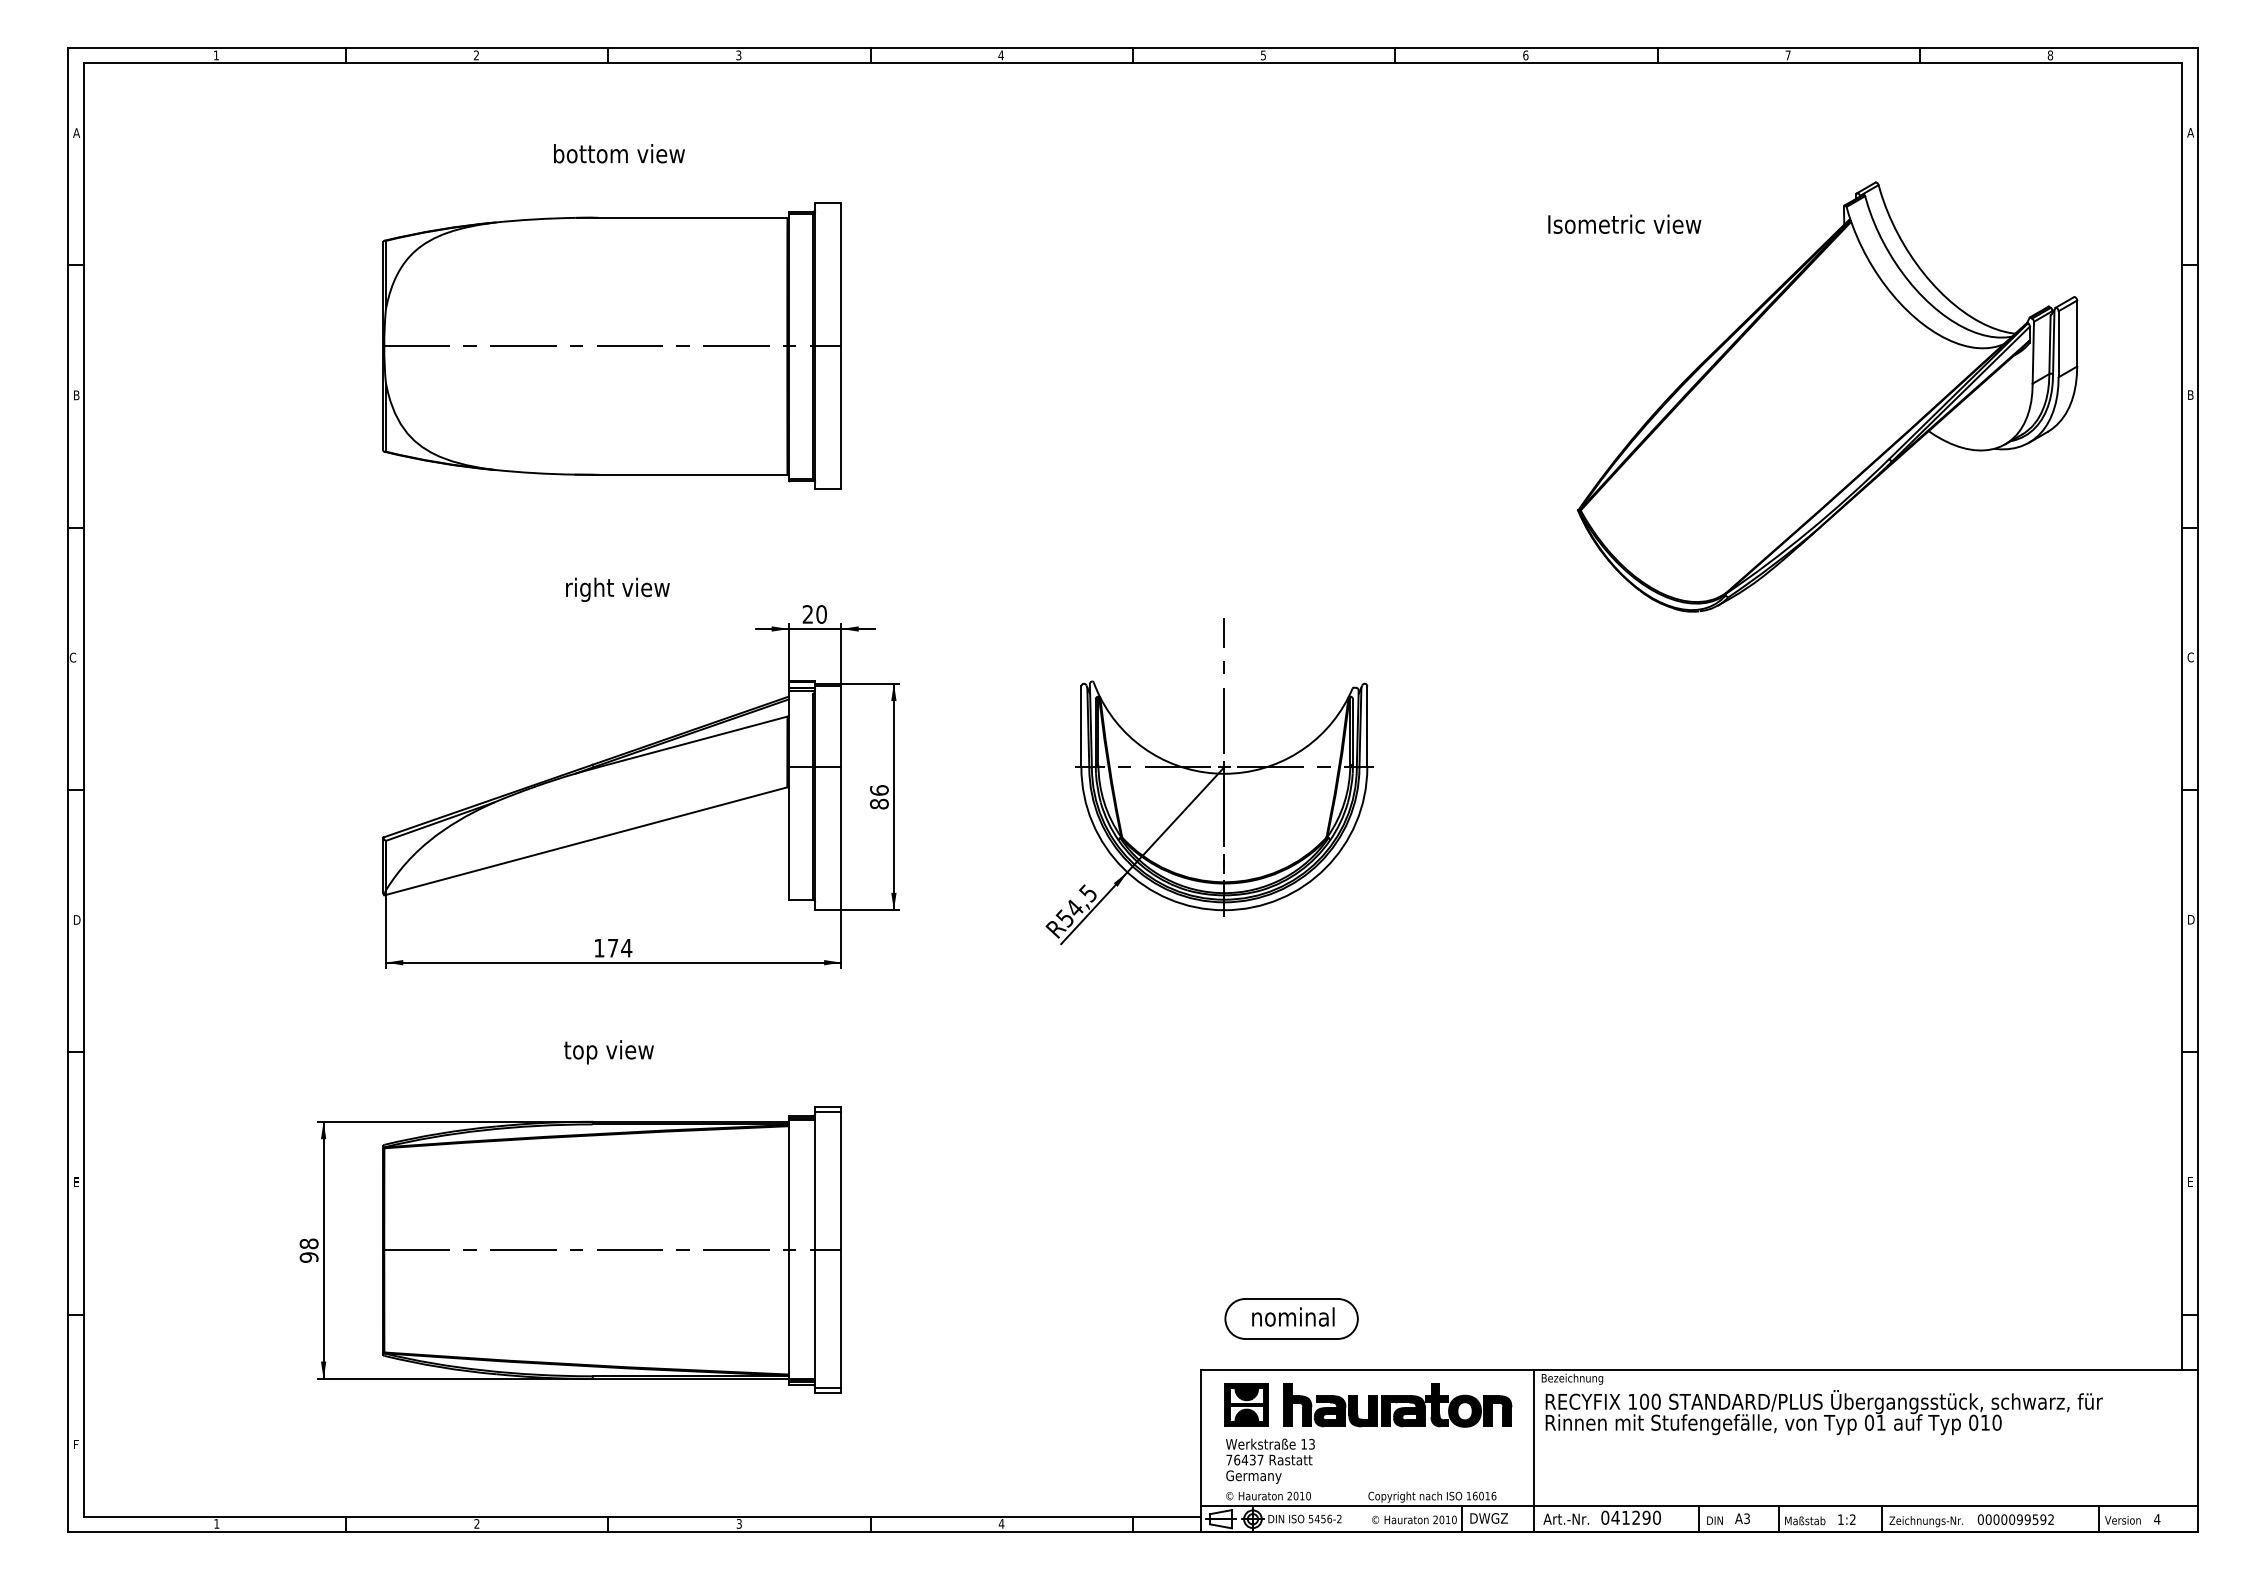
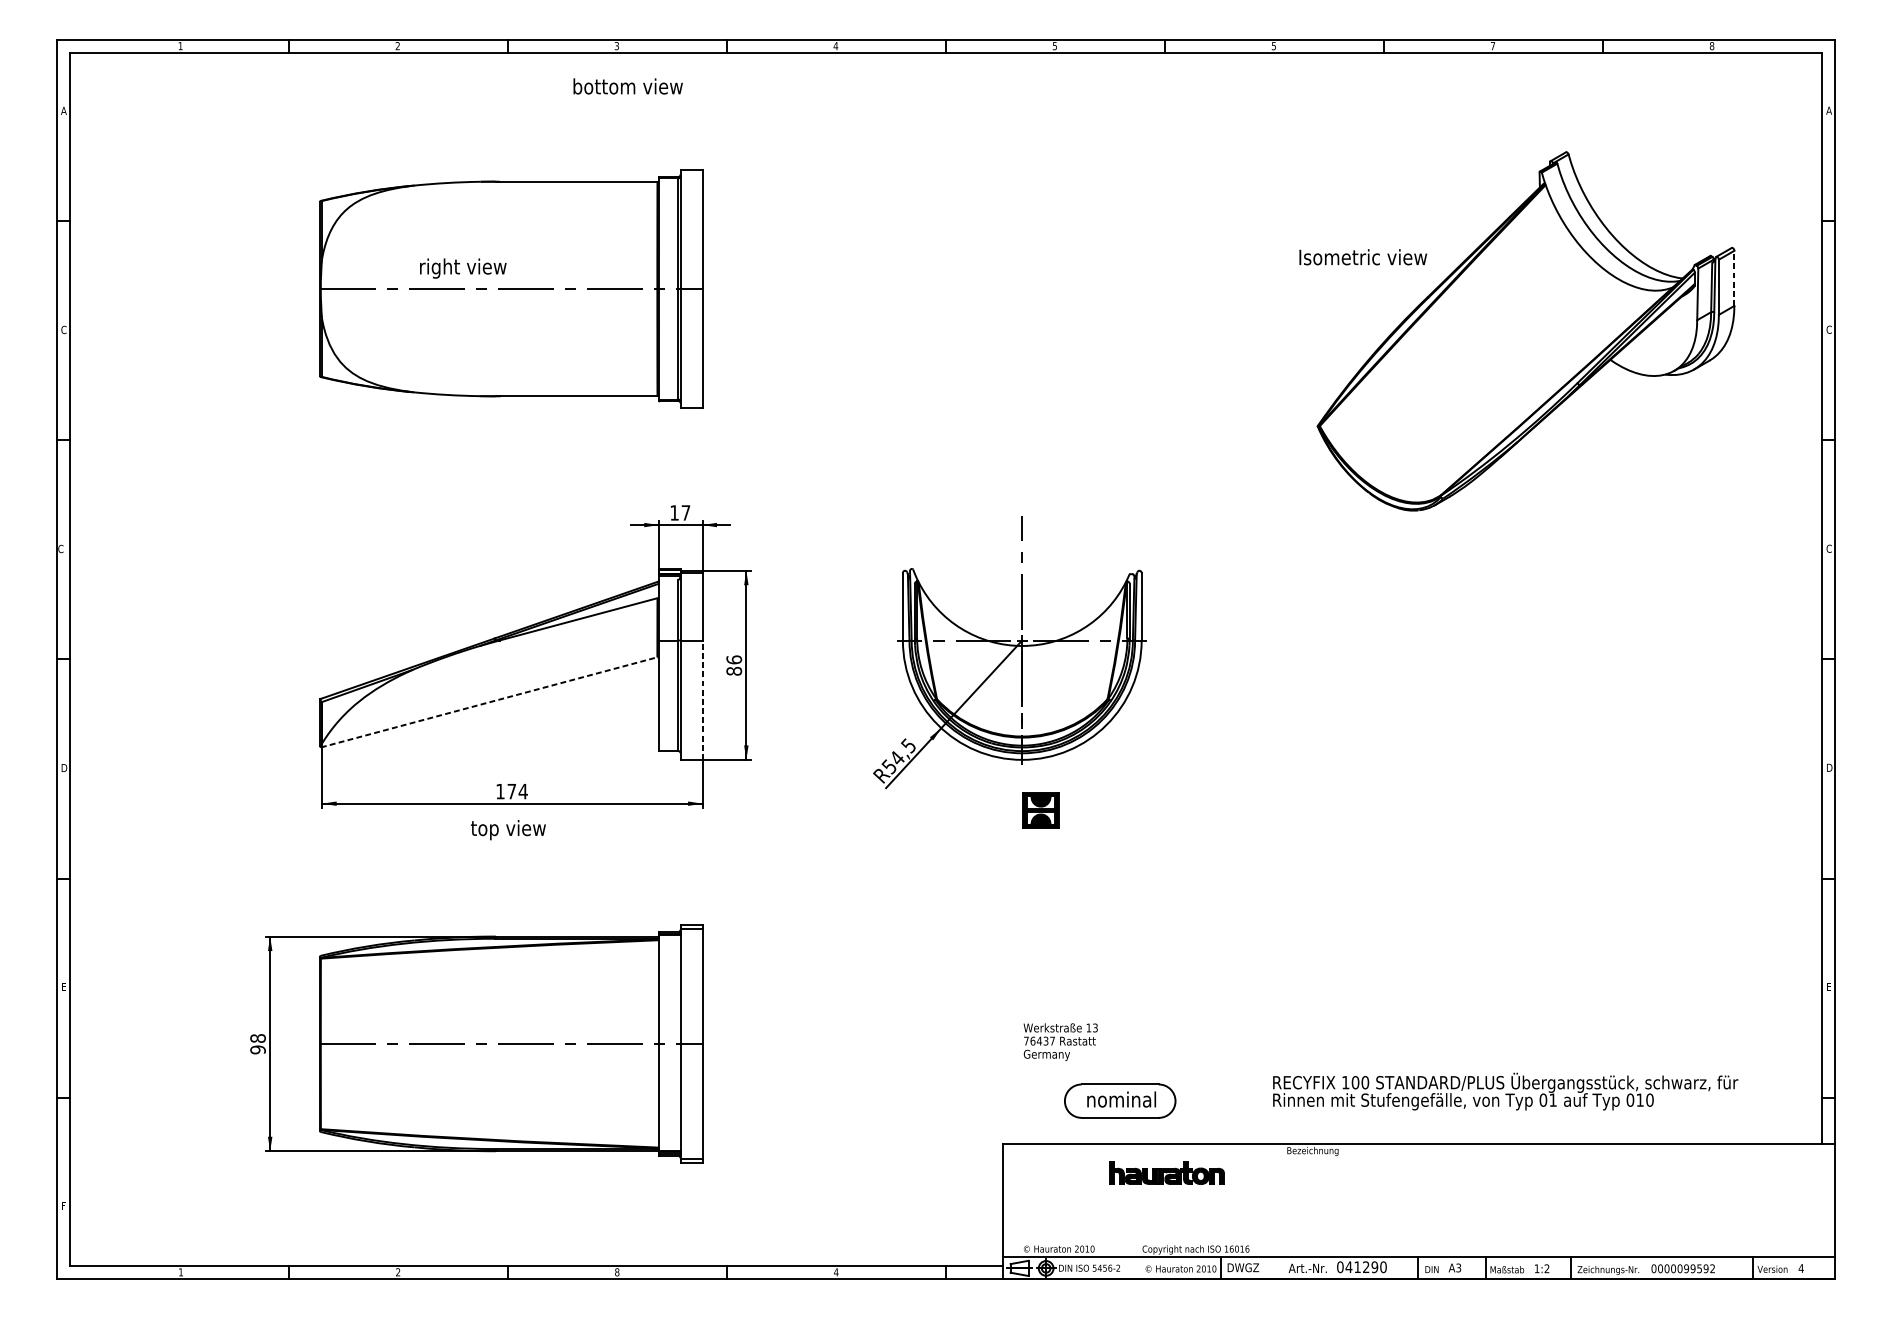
text: (1525, 55) -> (1273, 46), 6 -> 5
text: (619, 153) -> (628, 86), moved
text: (1624, 223) -> (1363, 256), moved
line: (2077, 333) -> (1734, 278), solid -> dashed
text: (76, 395) -> (63, 330), B -> C
text: (2190, 395) -> (1829, 330), B -> C
text: (617, 589) -> (462, 268), moved
text: (814, 614) -> (680, 512), 20 -> 17
line: (841, 838) -> (702, 699), solid -> dashed
line: (585, 841) -> (488, 702), solid -> dashed
text: (608, 1052) -> (508, 830), moved
part: (1291, 1318) -> (1120, 1100), moved
part: (1246, 1404) -> (1040, 810), moved
part: (1397, 1405) -> (1166, 1173), size x0.6
text: (1823, 1412) -> (1505, 1091), moved
line: (1534, 1450) -> (1281, 1211), removed
text: (1270, 1460) -> (1060, 1041), moved
text: (738, 1523) -> (616, 1271), 3 -> 8

